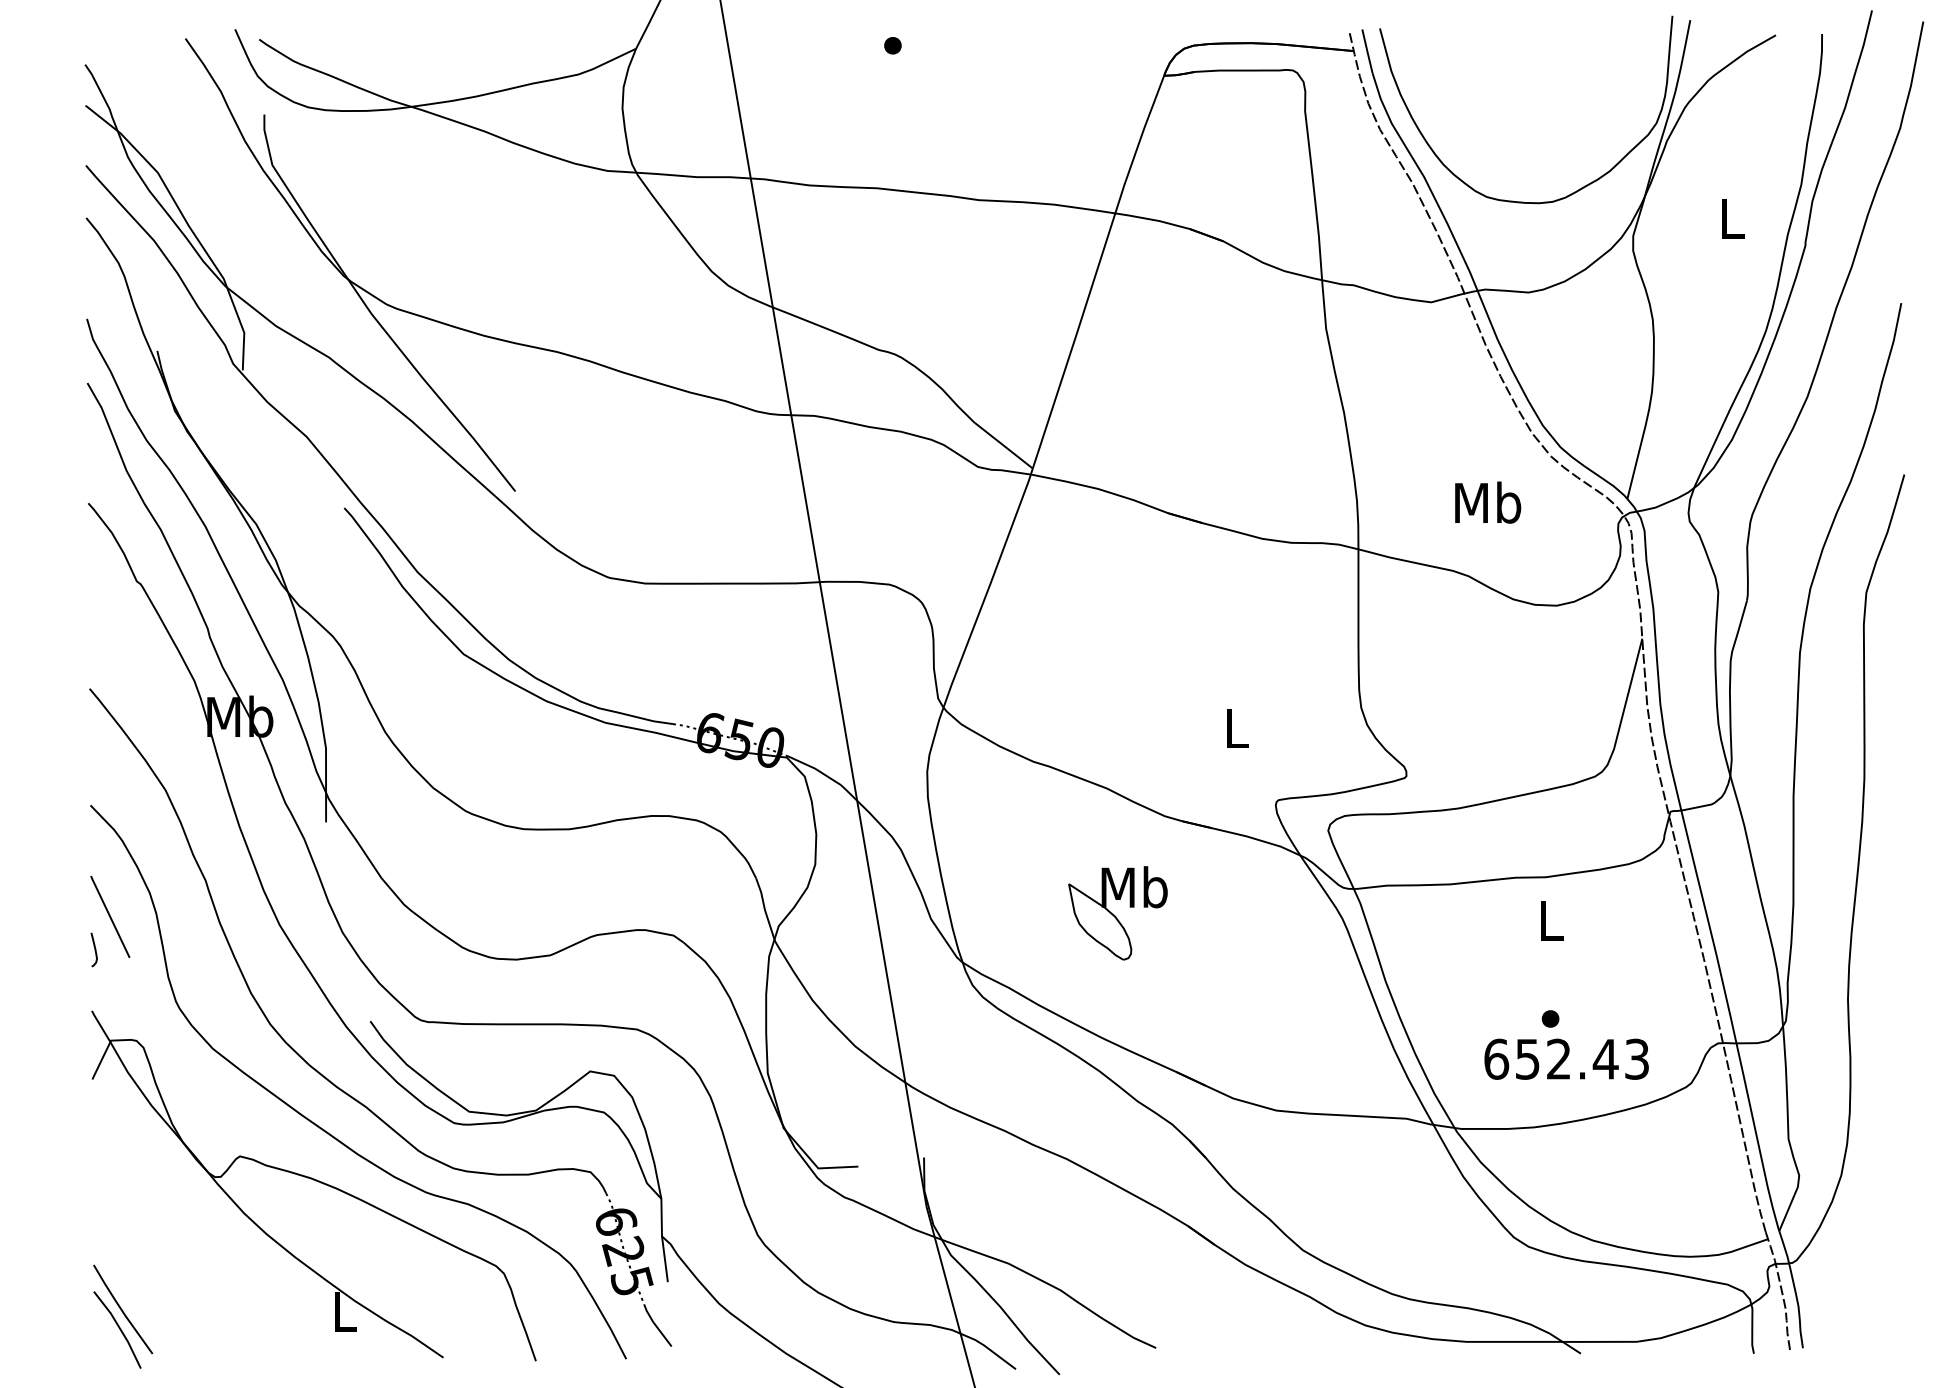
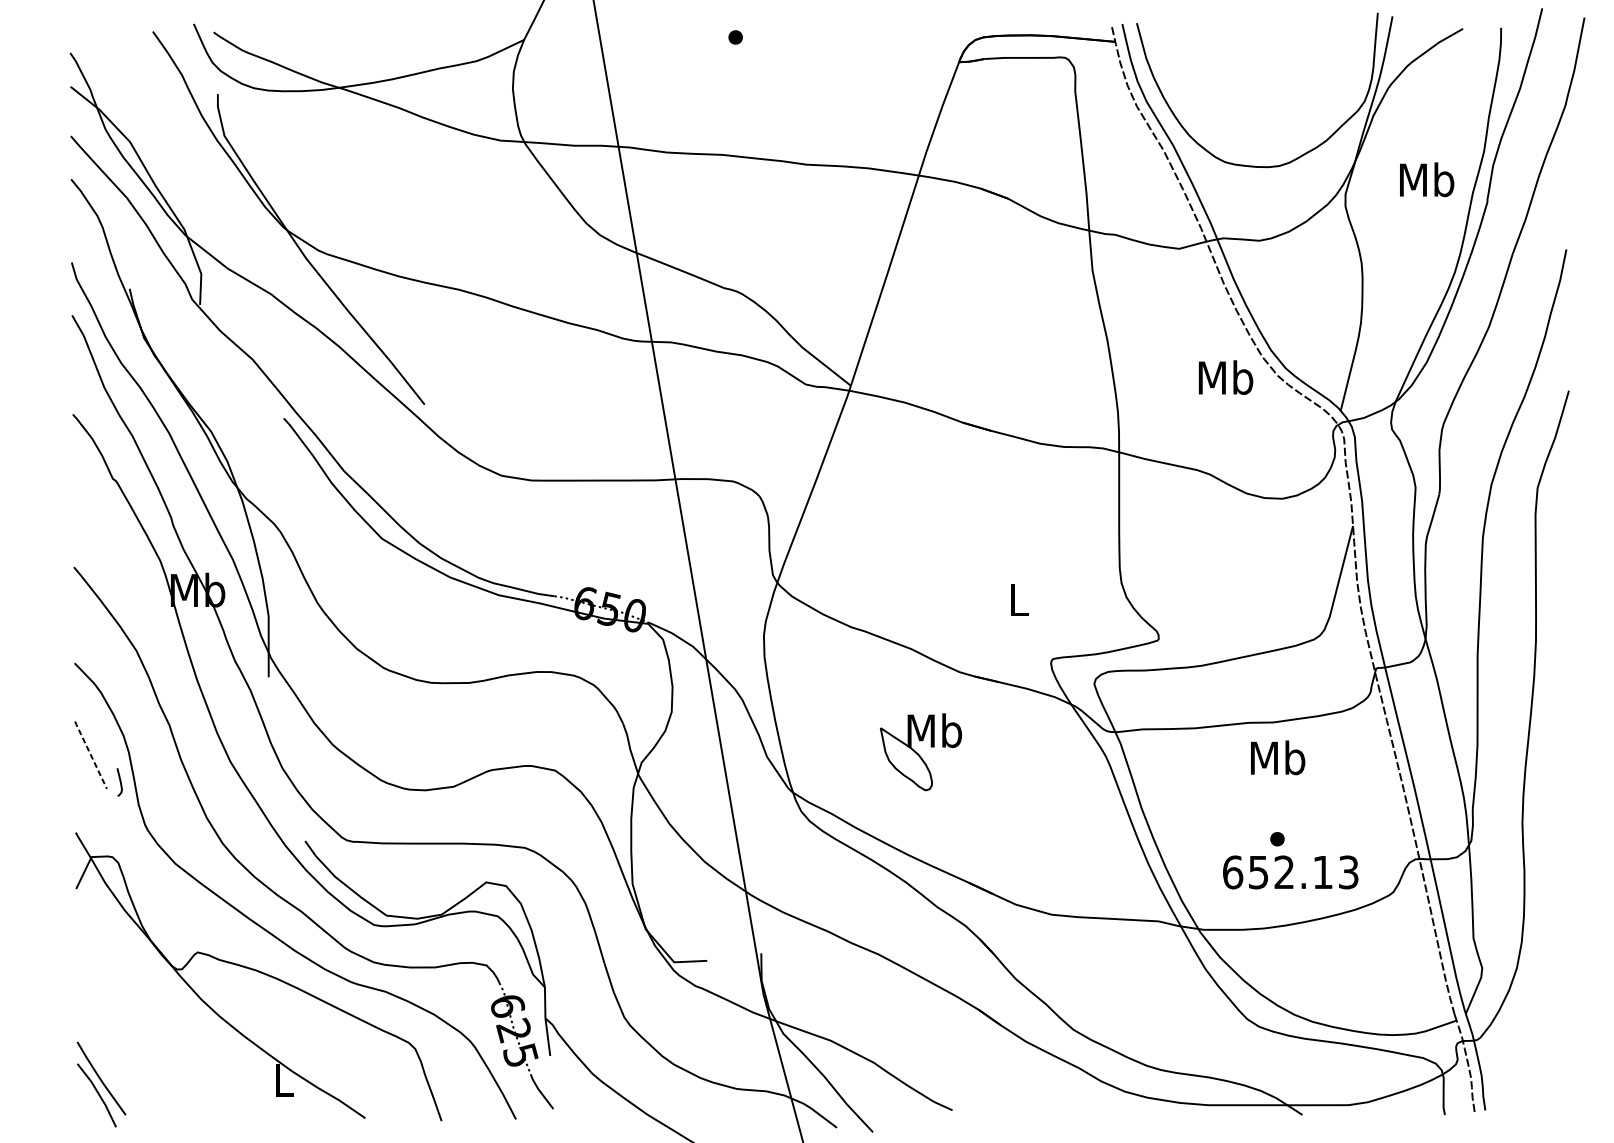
text: (1732, 218) -> (1427, 179), L -> Mb
text: (1488, 502) -> (1226, 377), moved
line: (110, 916) -> (91, 754), solid -> dashed
text: (1551, 920) -> (1278, 758), L -> Mb
curve: (94, 949) -> (119, 781), moved
text: (1605, 1059) -> (1322, 872), 652.43 -> 652.13

